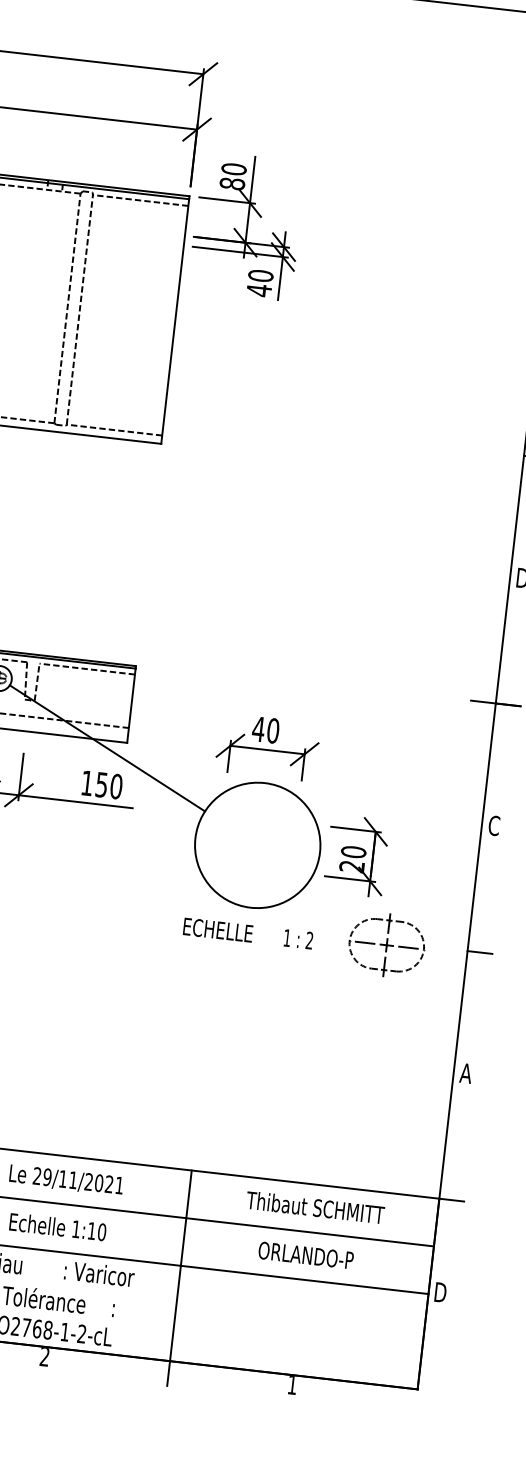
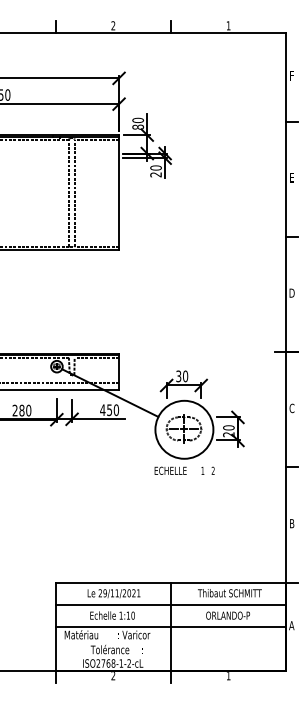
text: (258, 289) -> (155, 174), 40 -> 20
text: (258, 729) -> (178, 376), 40 -> 30
text: (86, 781) -> (102, 409), 150 -> 450
part: (385, 944) -> (183, 428), moved
text: (464, 1072) -> (291, 523), A -> B
text: (439, 1292) -> (291, 625), D -> A

